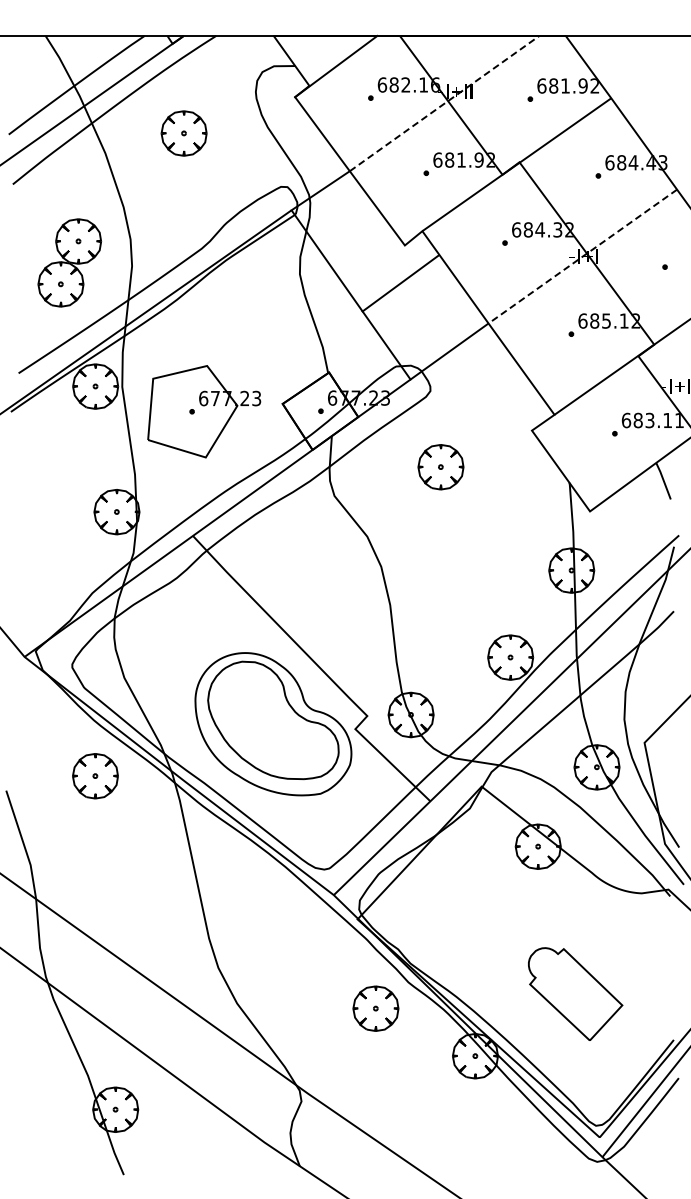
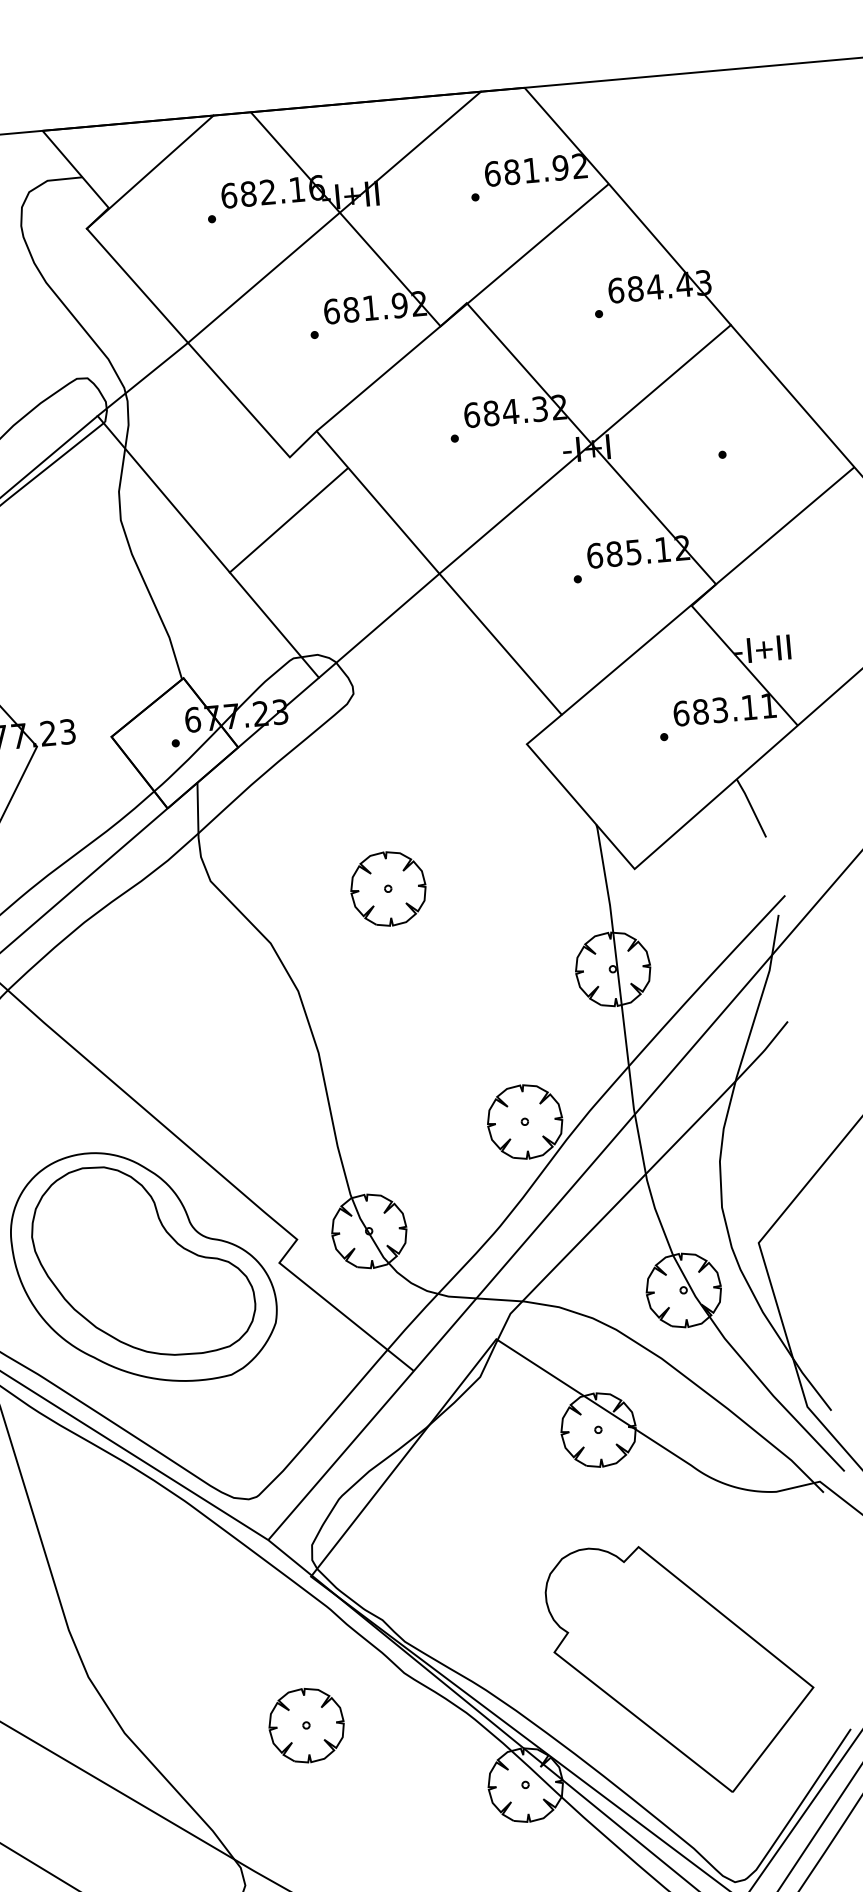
line: (445, 103) -> (335, 217), dashed -> solid
line: (582, 256) -> (584, 449), dashed -> solid
part: (440, 467) -> (387, 889), moved
part: (575, 993) -> (681, 1666), size x1.67
part: (375, 1008) -> (305, 1725), moved

